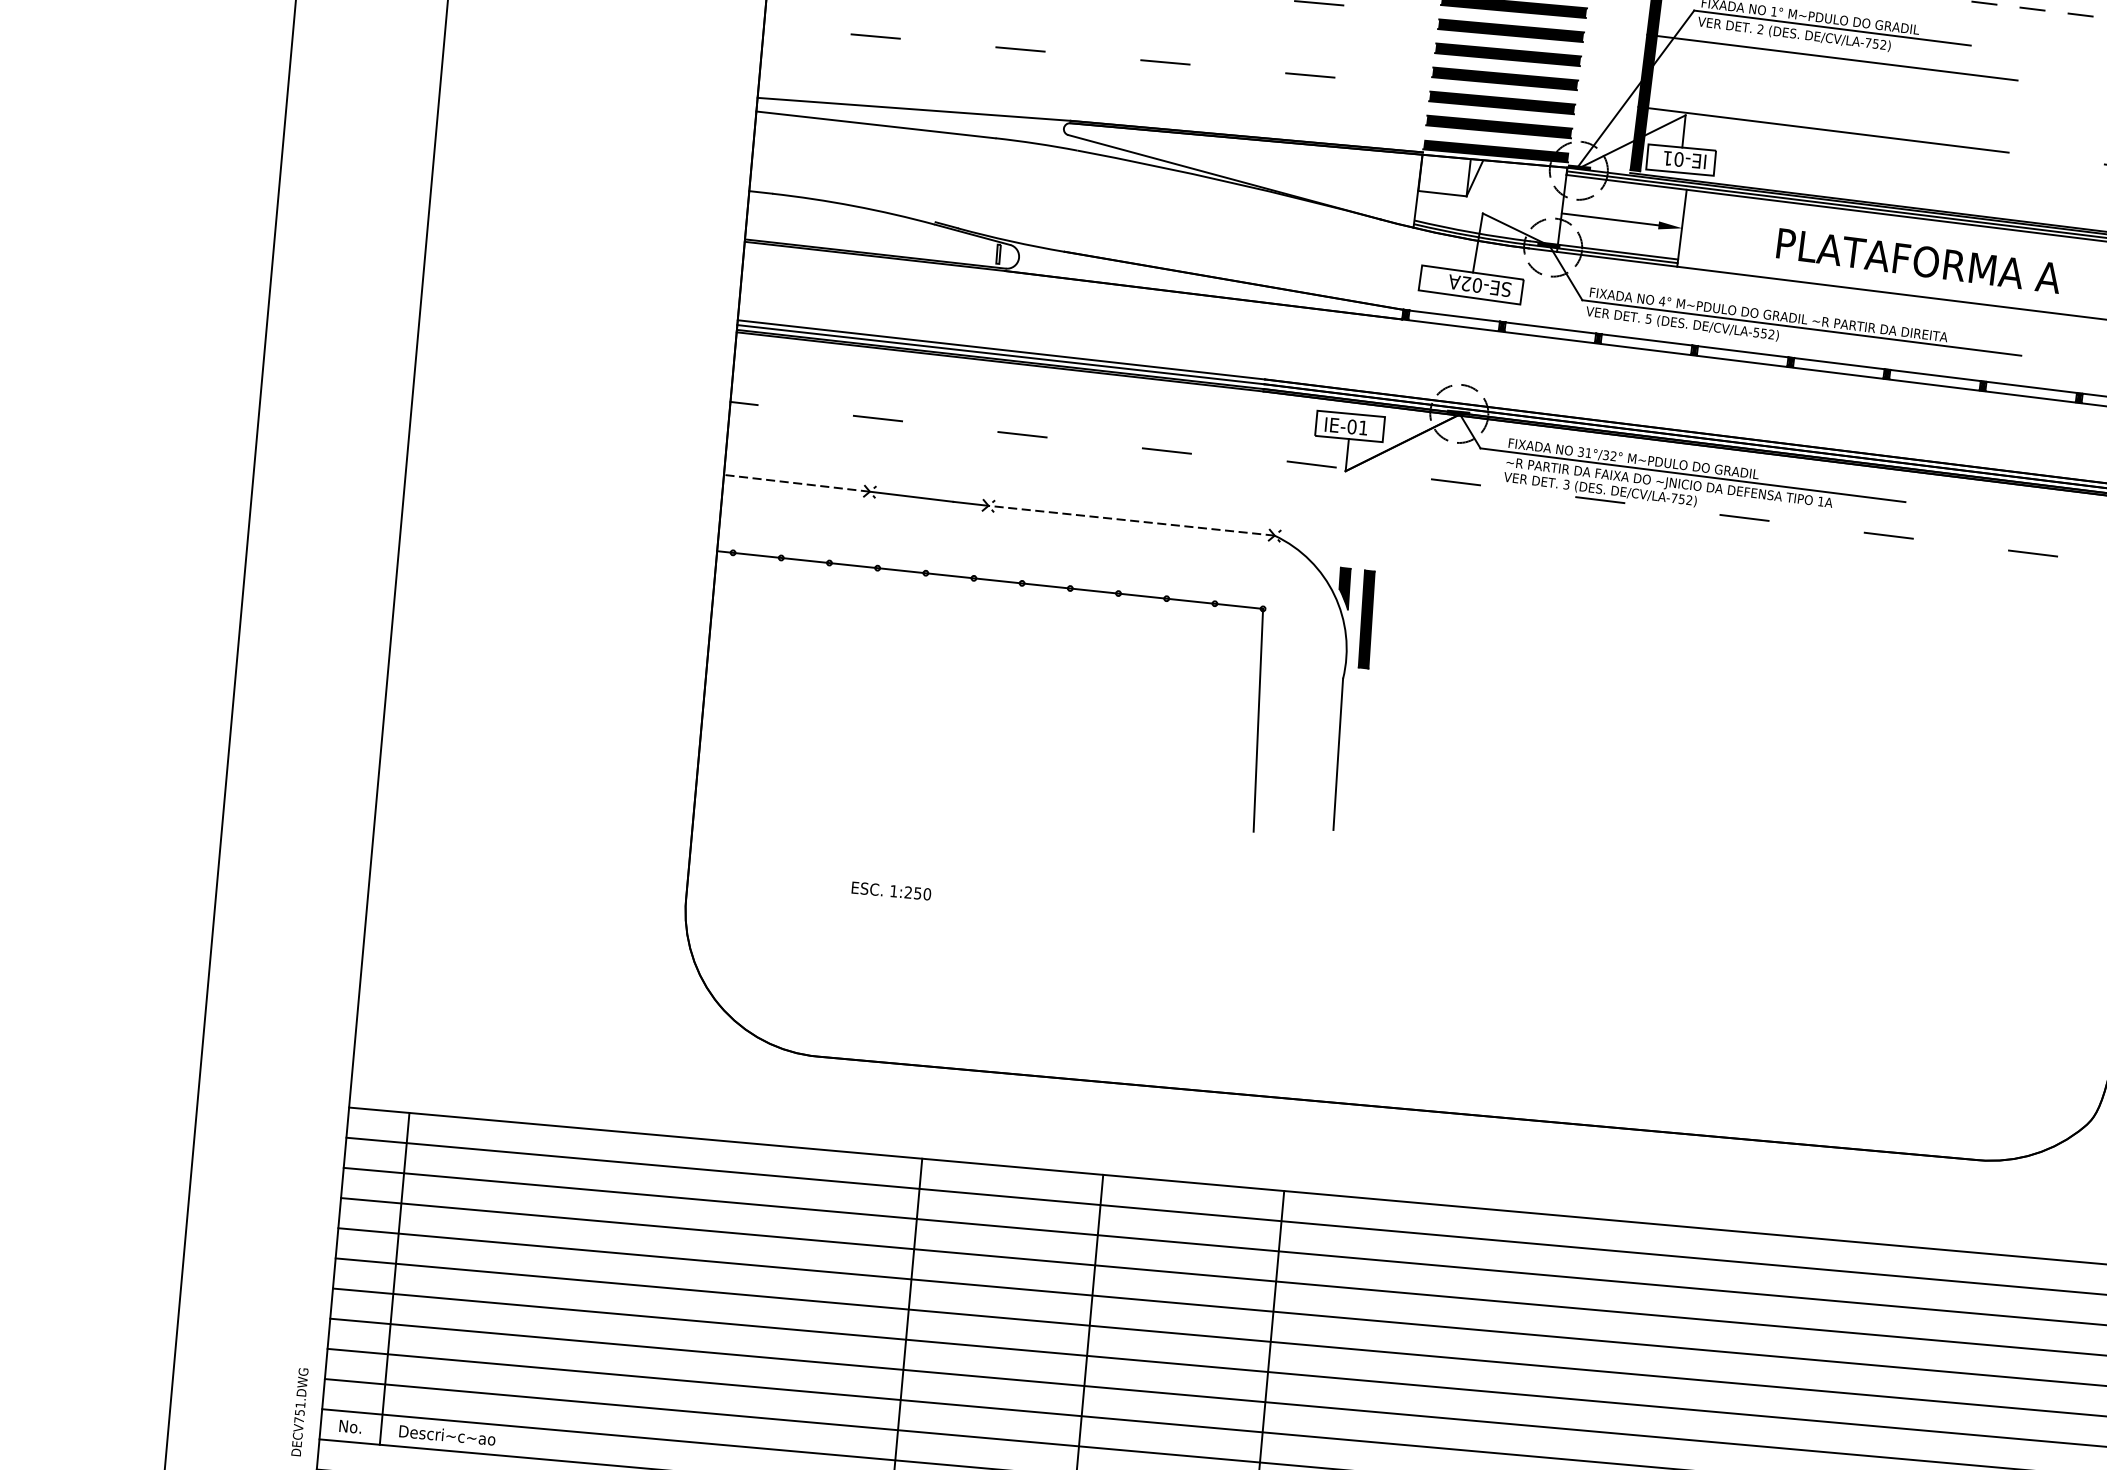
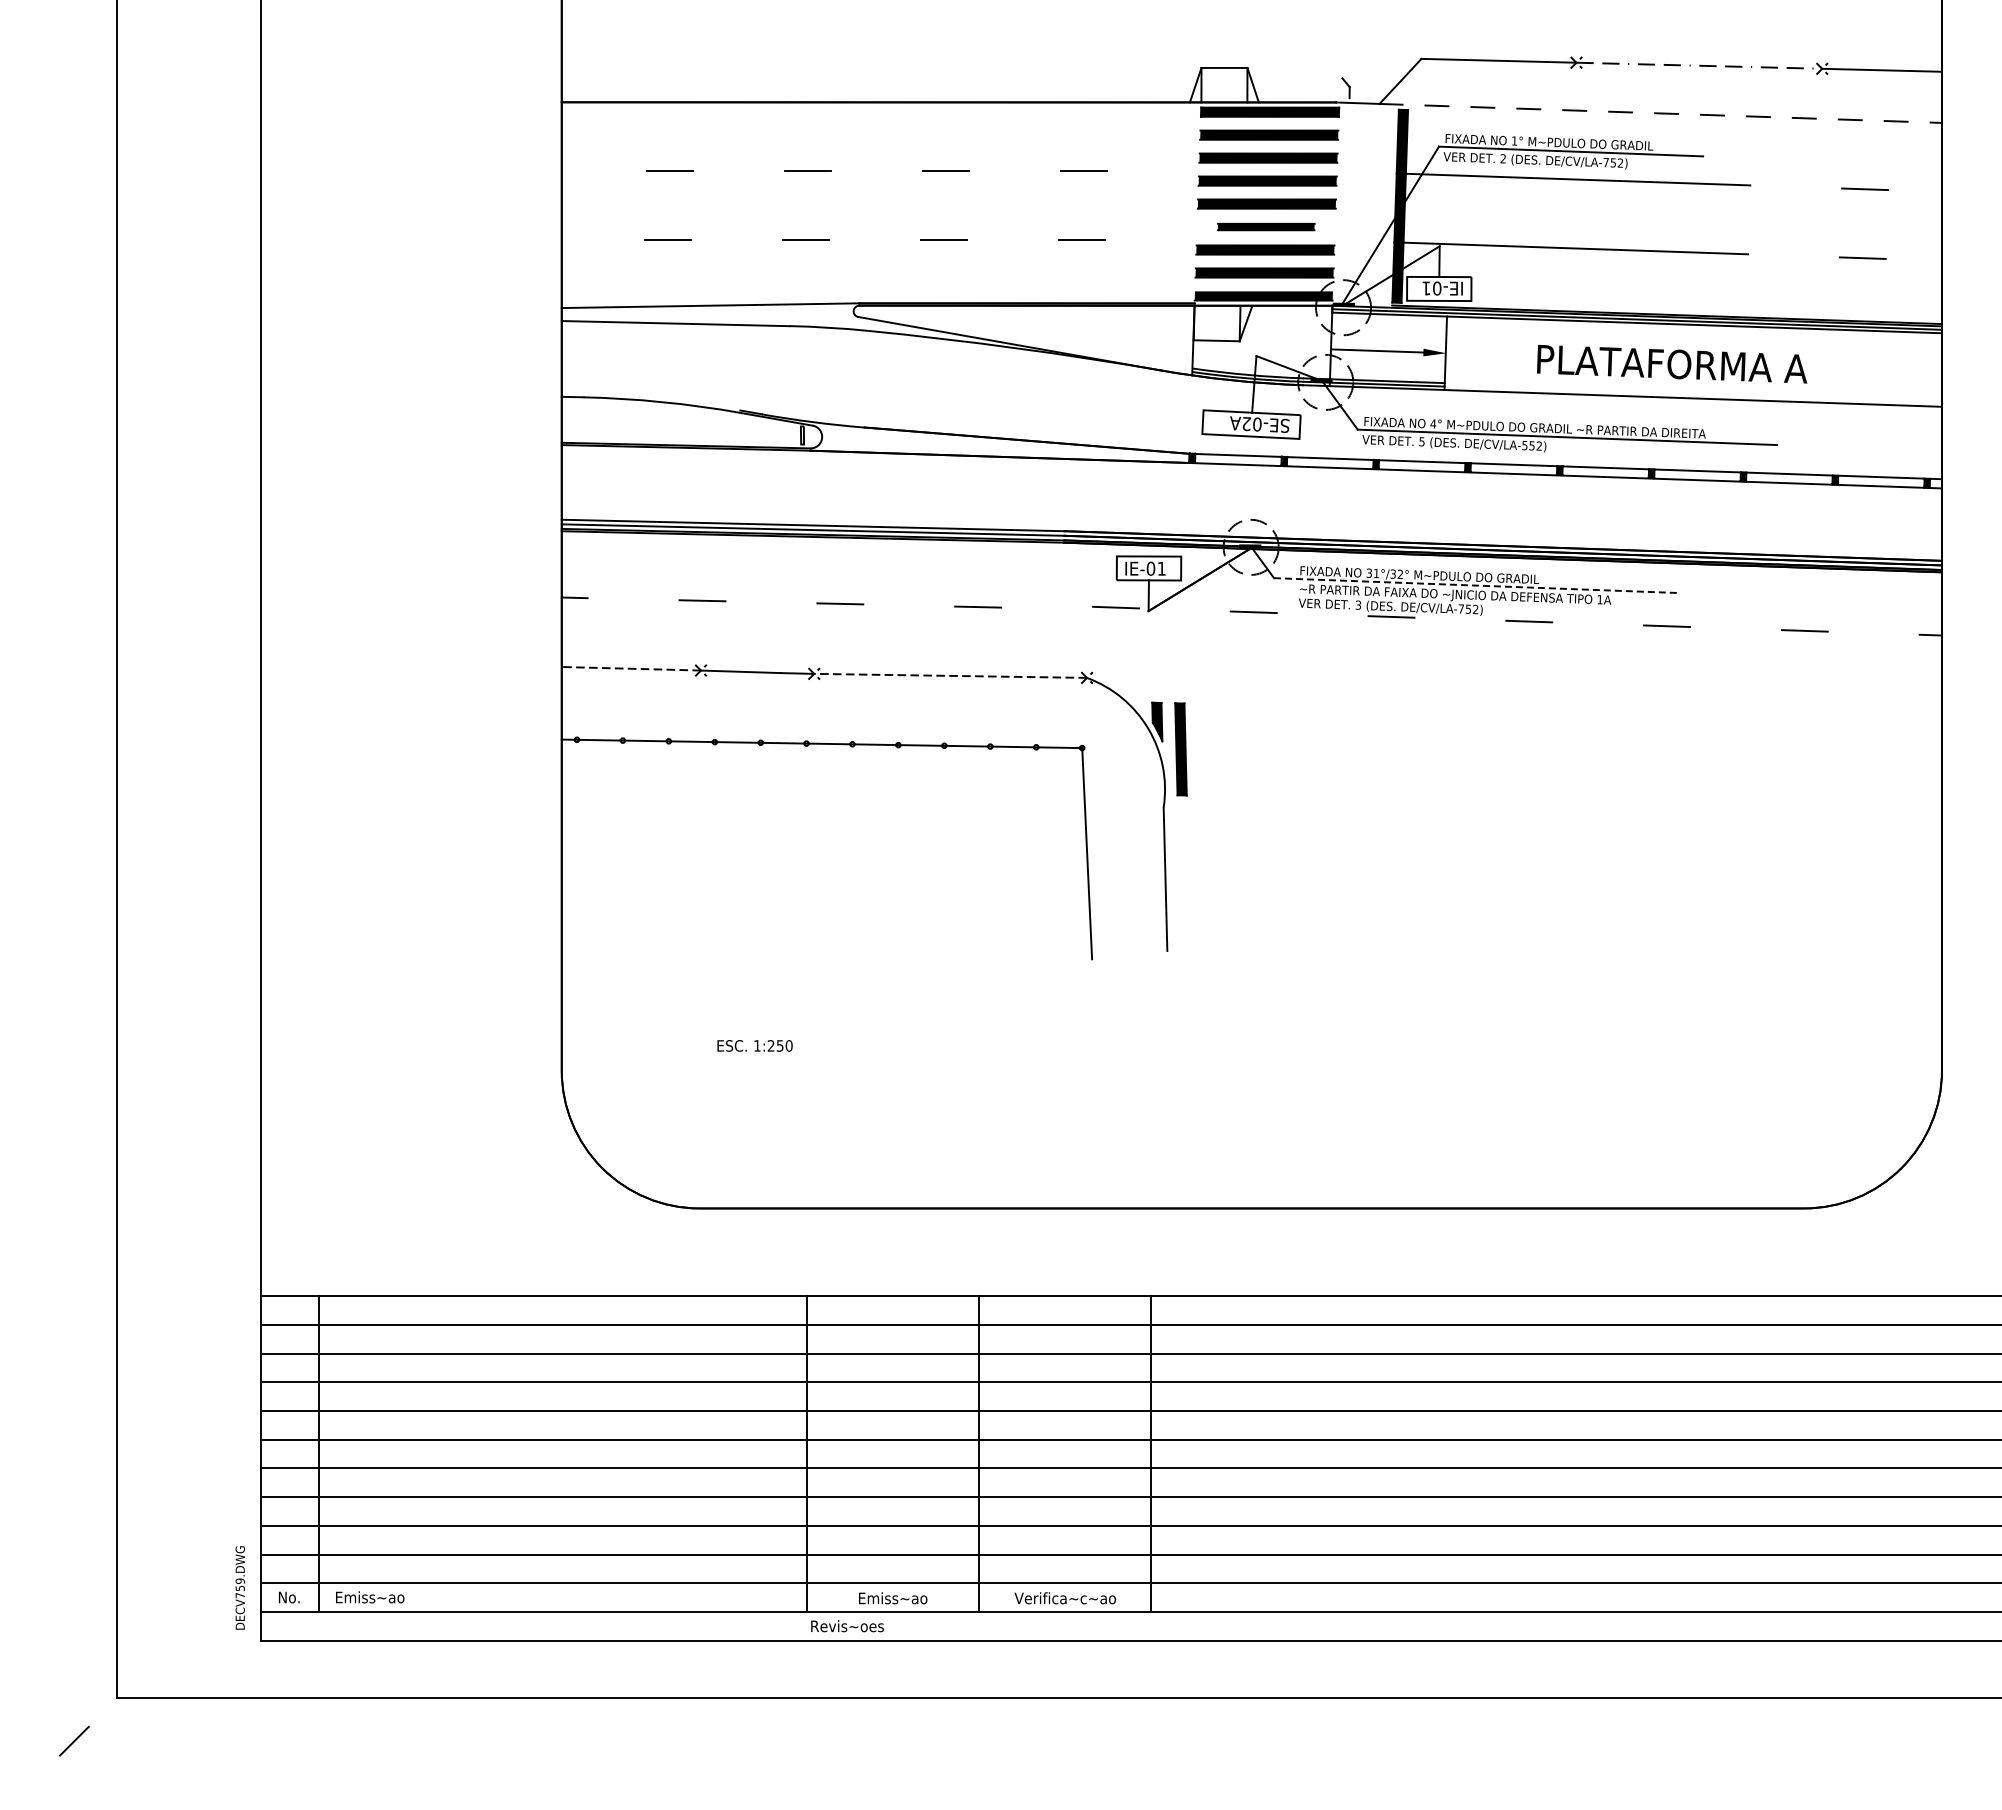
part: (1505, 78) -> (1266, 226), size x0.7
line: (1693, 475) -> (1477, 585), solid -> dashed
text: (299, 1404) -> (239, 1580), DECV751.DWG -> DECV759.DWG
text: (448, 1435) -> (382, 1597), Descri~c~ao -> Emiss~ao

